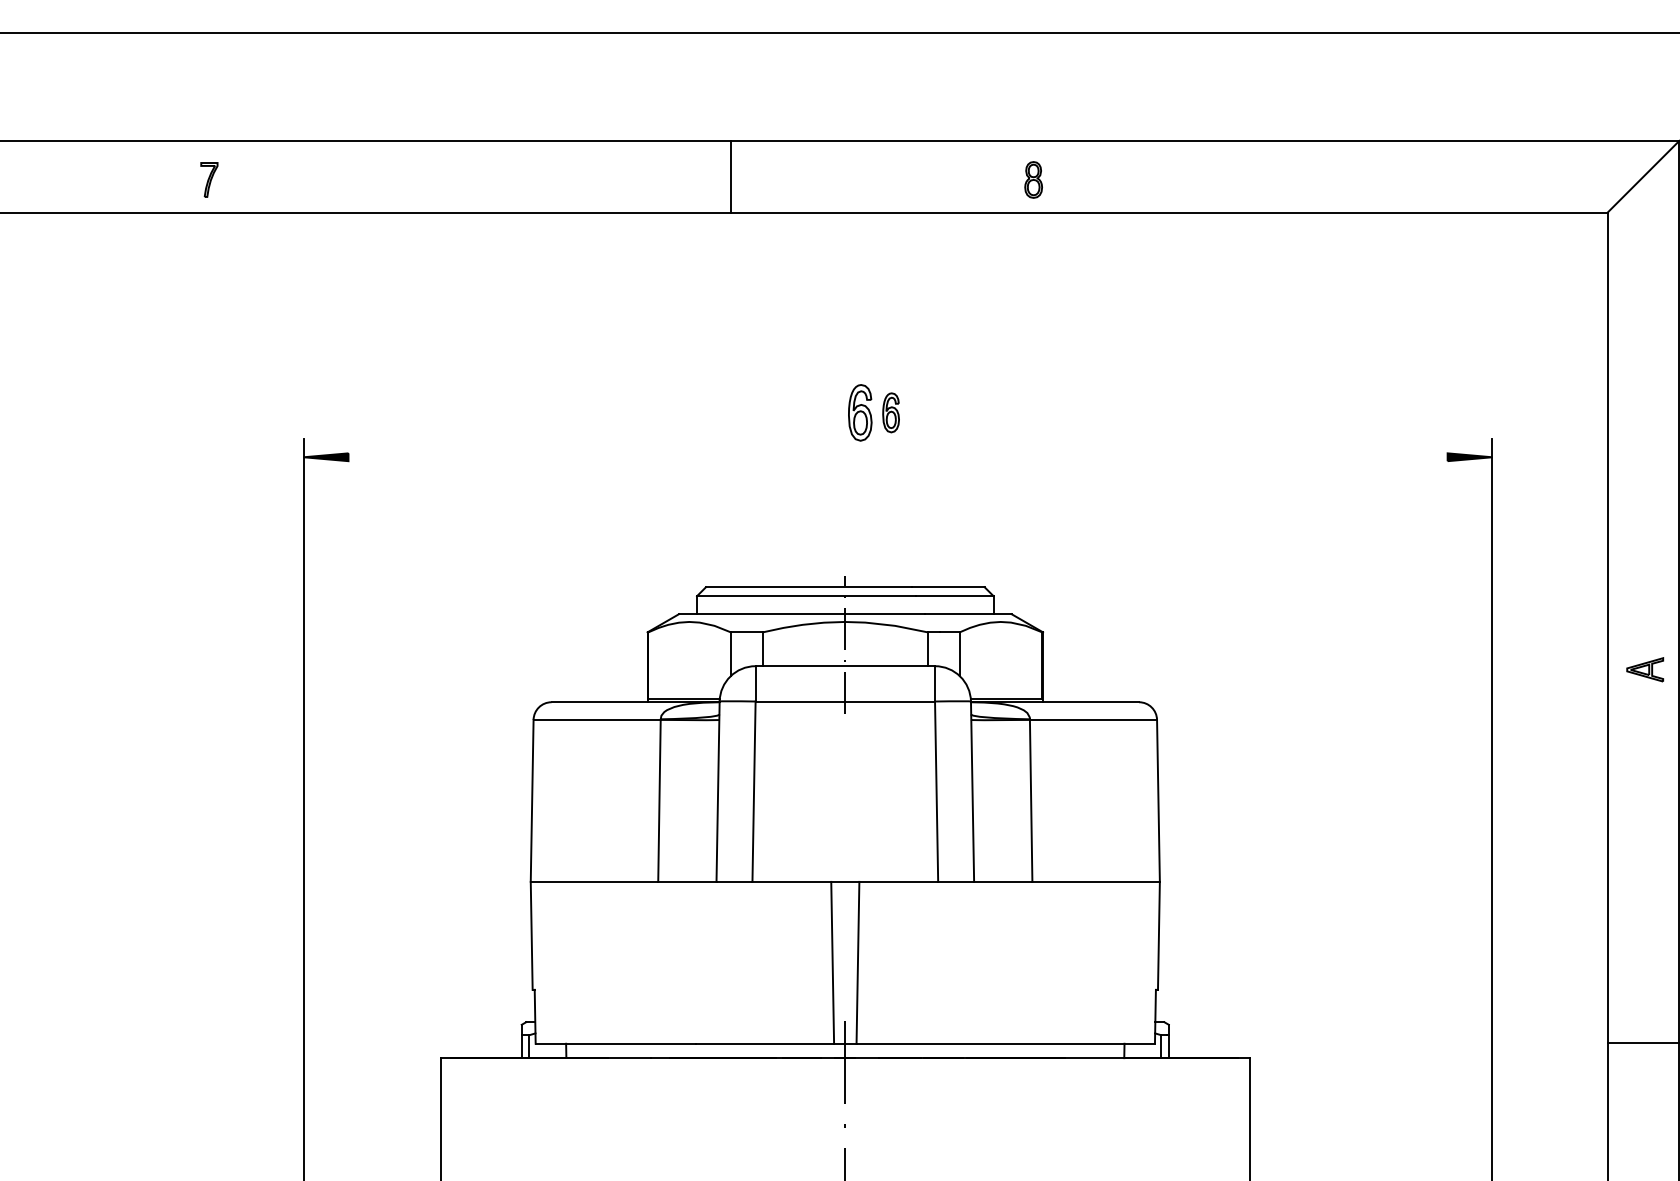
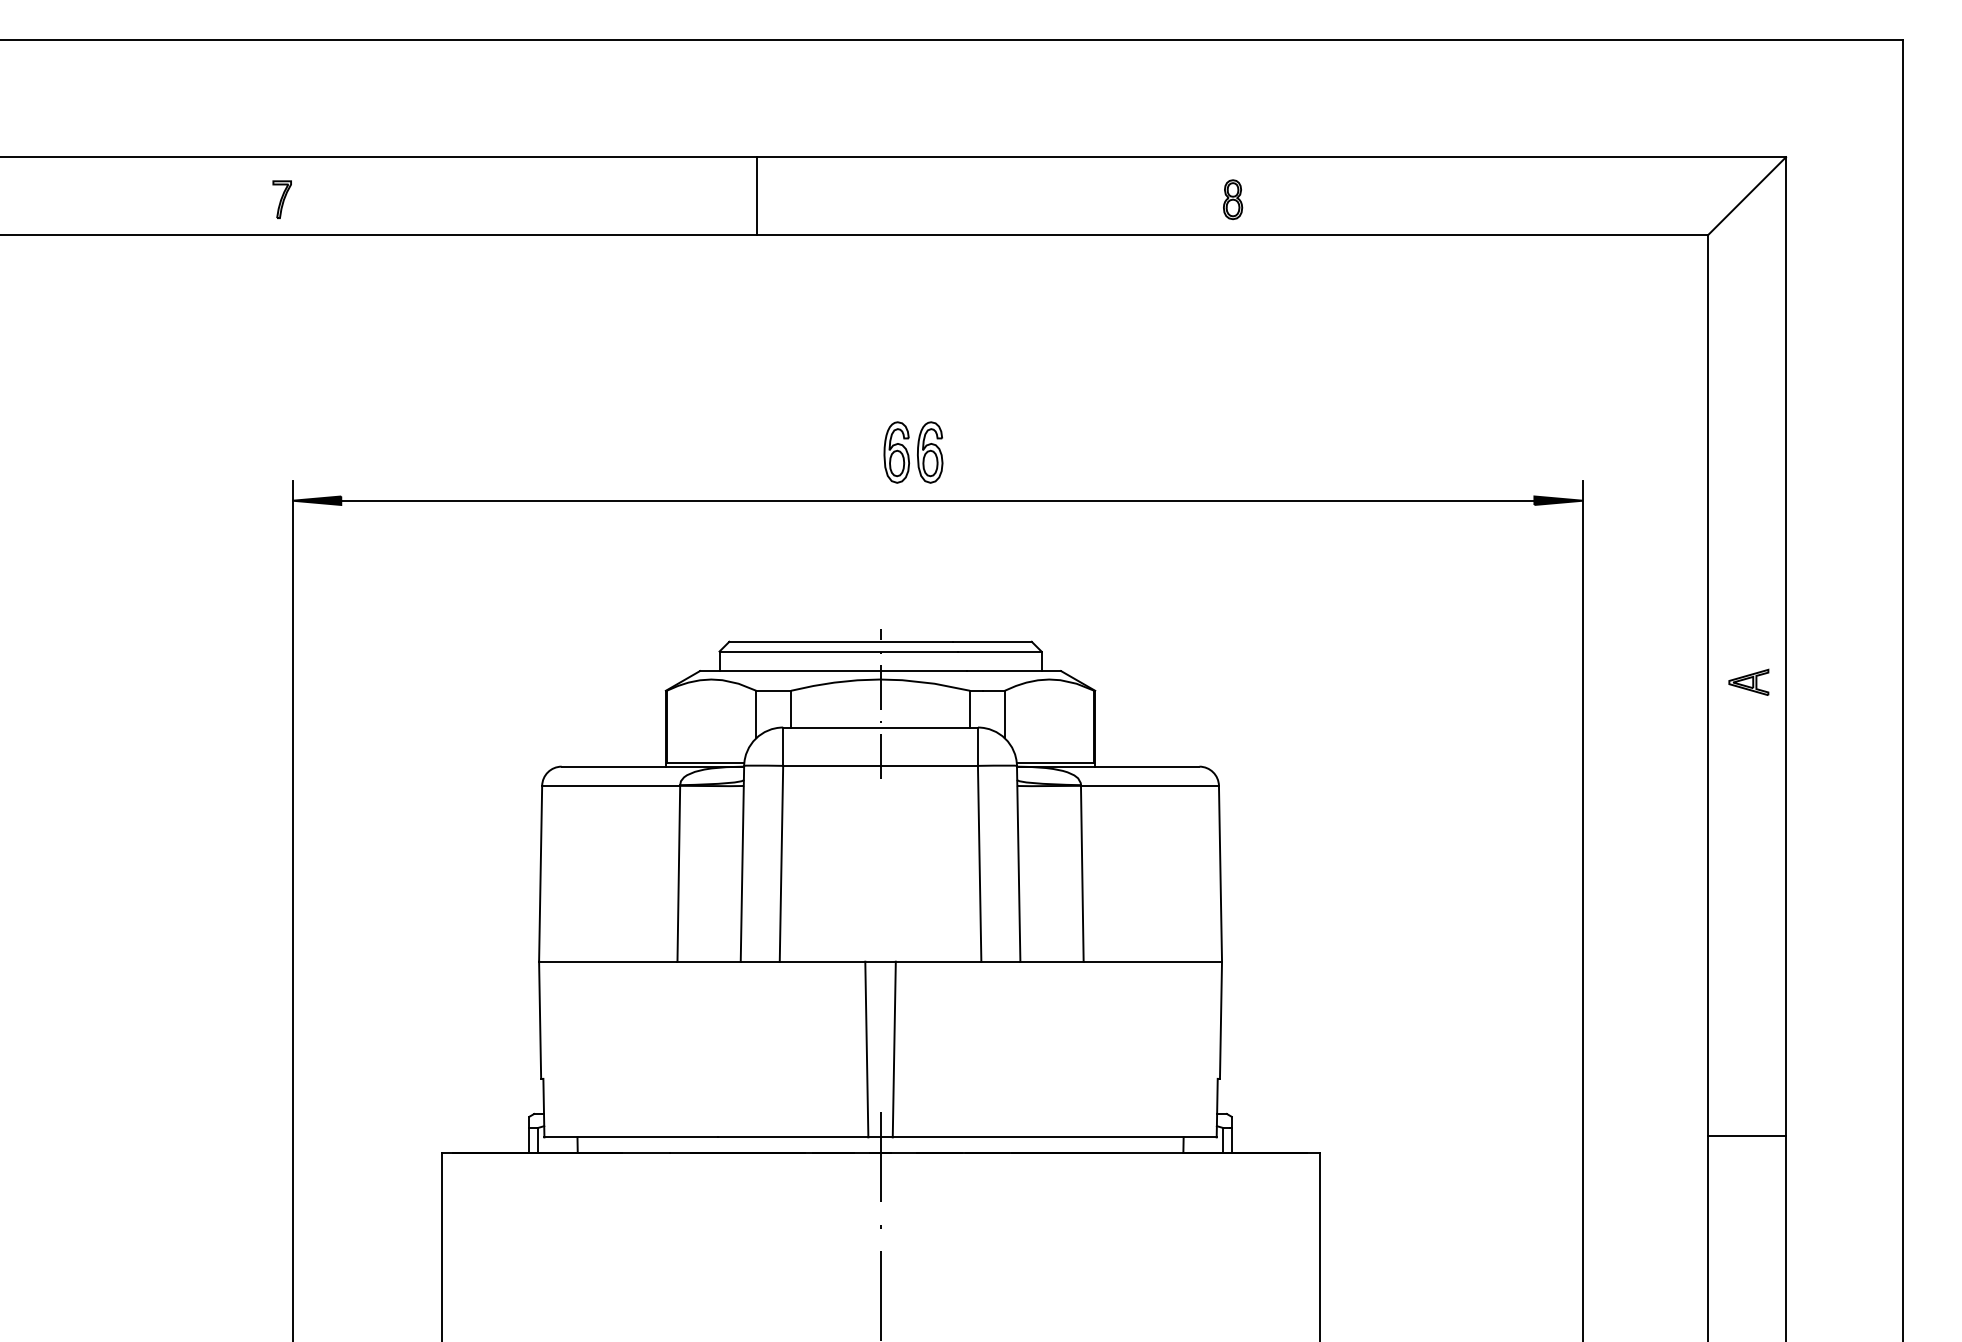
part: (208, 179) -> (281, 199), moved
part: (1034, 179) -> (1233, 199), moved
part: (891, 412) -> (930, 452), size x1.43
line: (897, 457) -> (937, 500), added
part: (1644, 668) -> (1748, 681), moved

